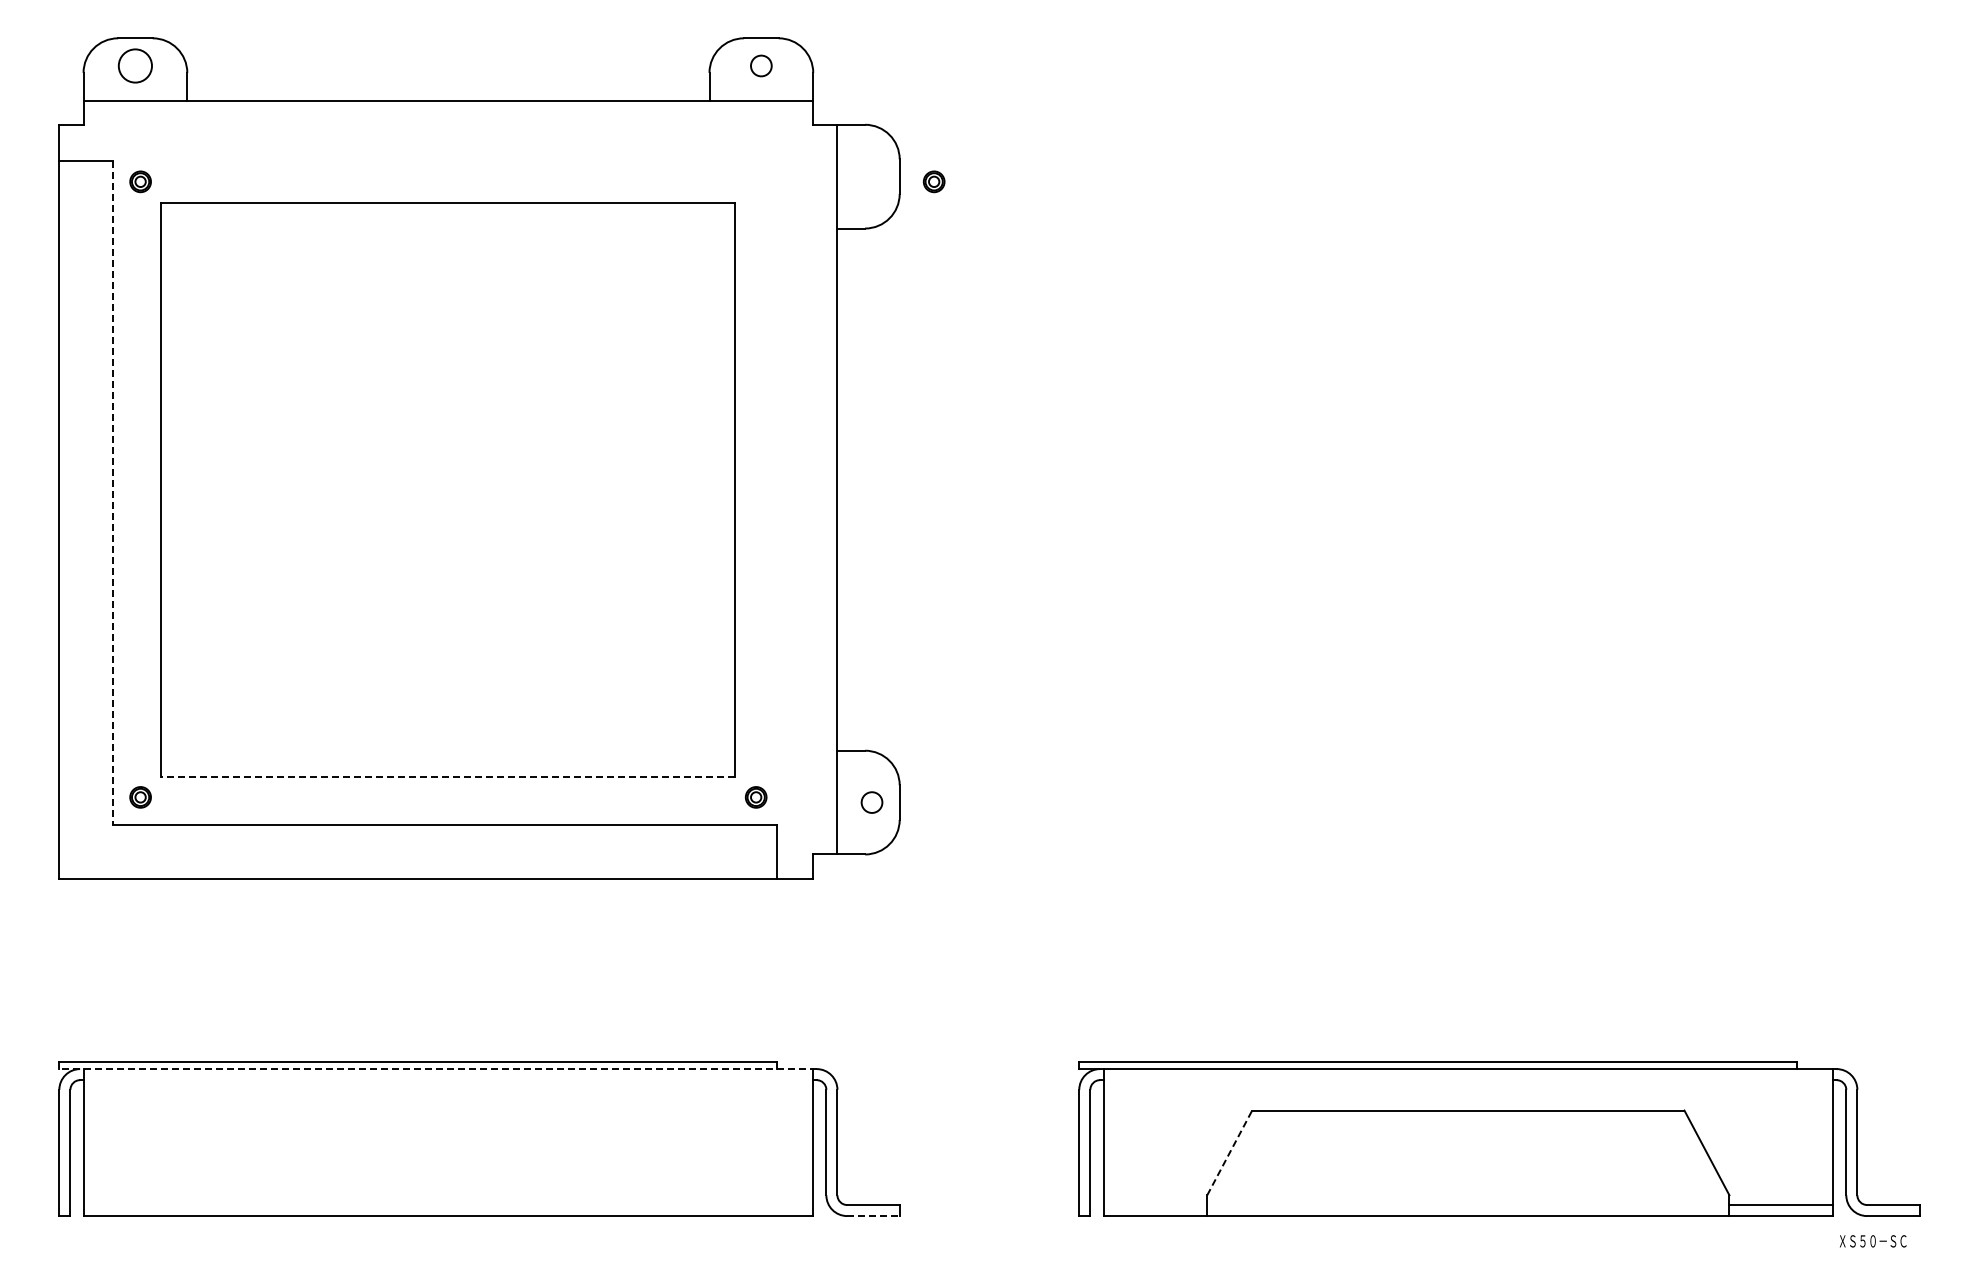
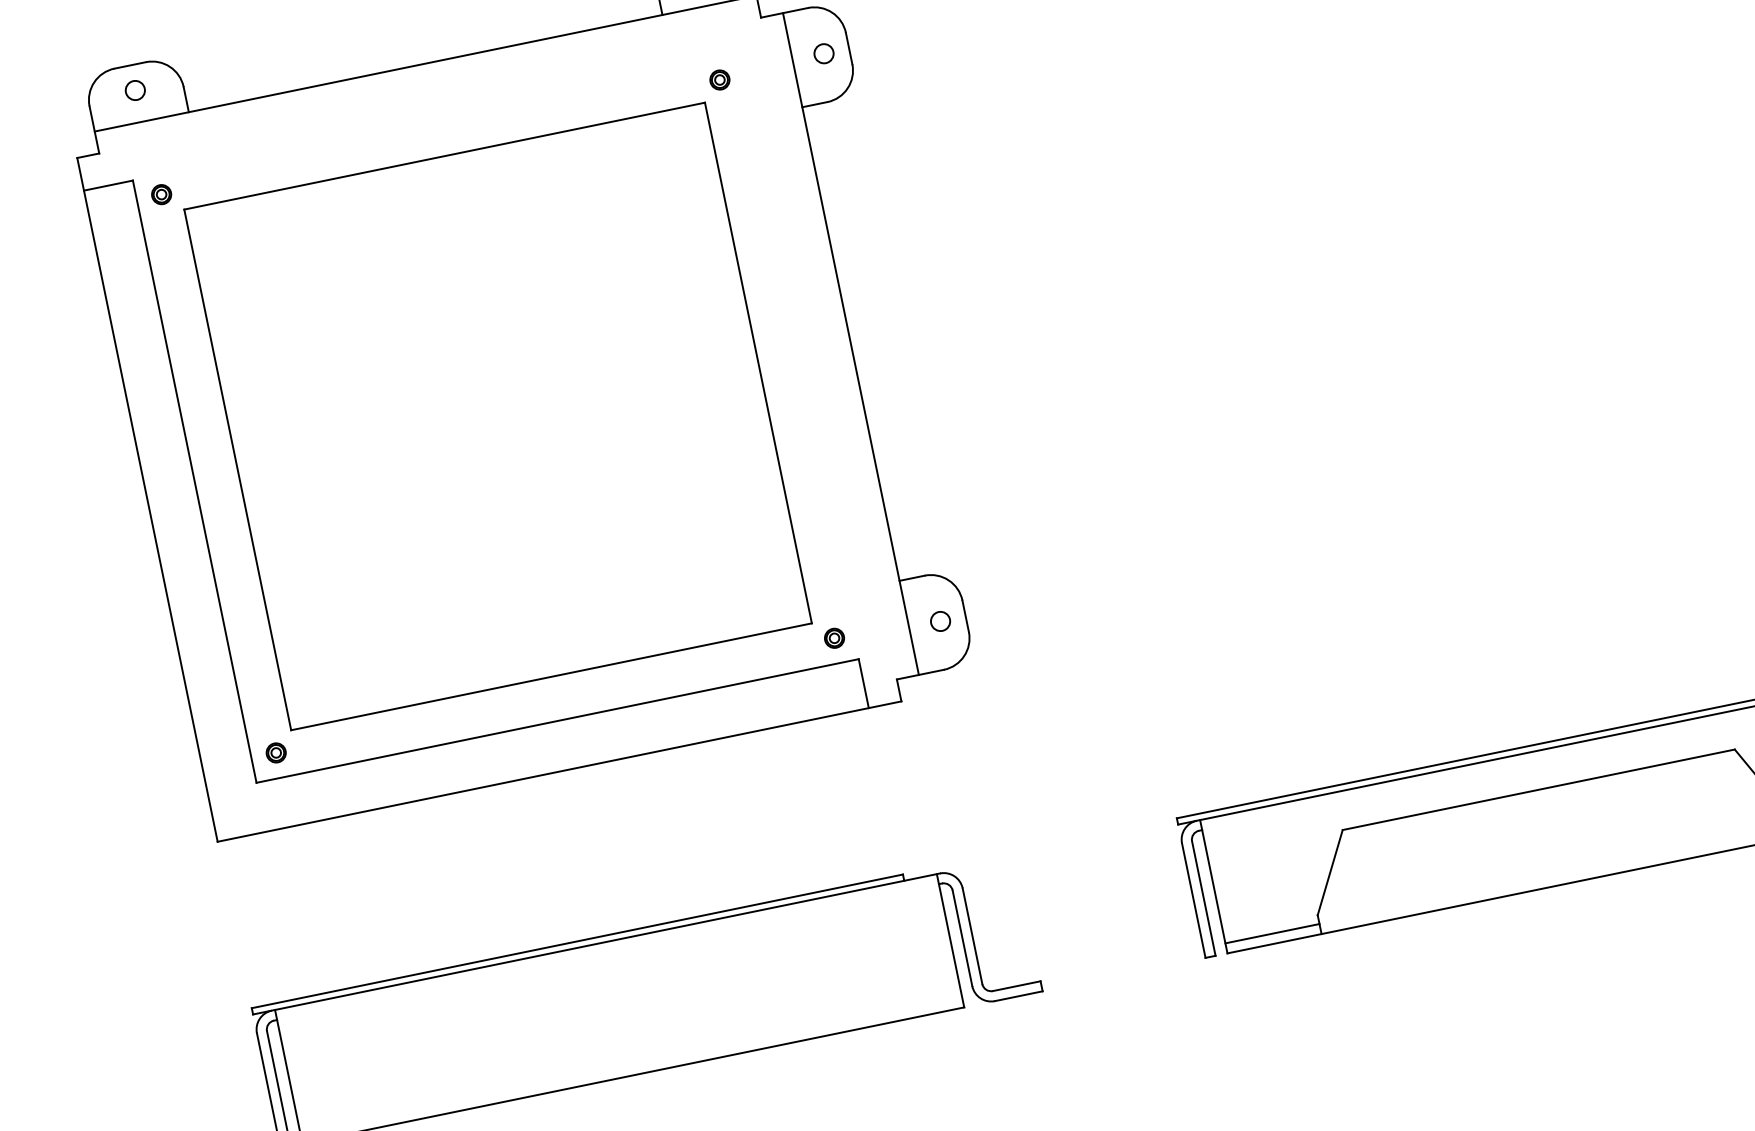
circle: (135, 65) -> (135, 90), size x0.62
circle: (871, 176) -> (823, 53), added
part: (933, 181) -> (719, 79), moved
line: (113, 492) -> (194, 481), dashed -> solid
line: (447, 776) -> (550, 676), dashed -> solid
line: (438, 1069) -> (597, 944), dashed -> solid
line: (1229, 1152) -> (1329, 872), dashed -> solid
line: (1155, 1204) -> (1272, 933), added
line: (873, 1216) -> (1018, 996), dashed -> solid

